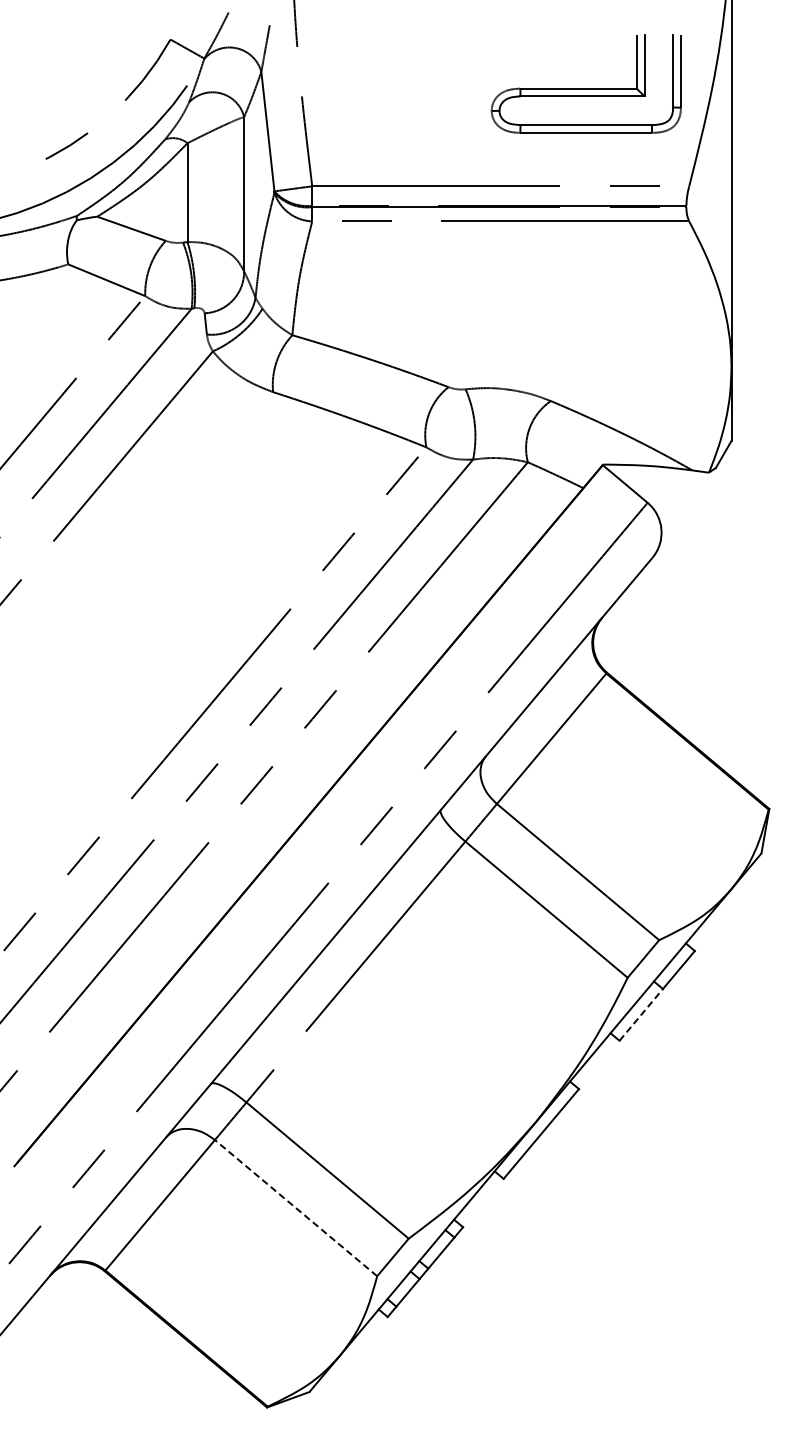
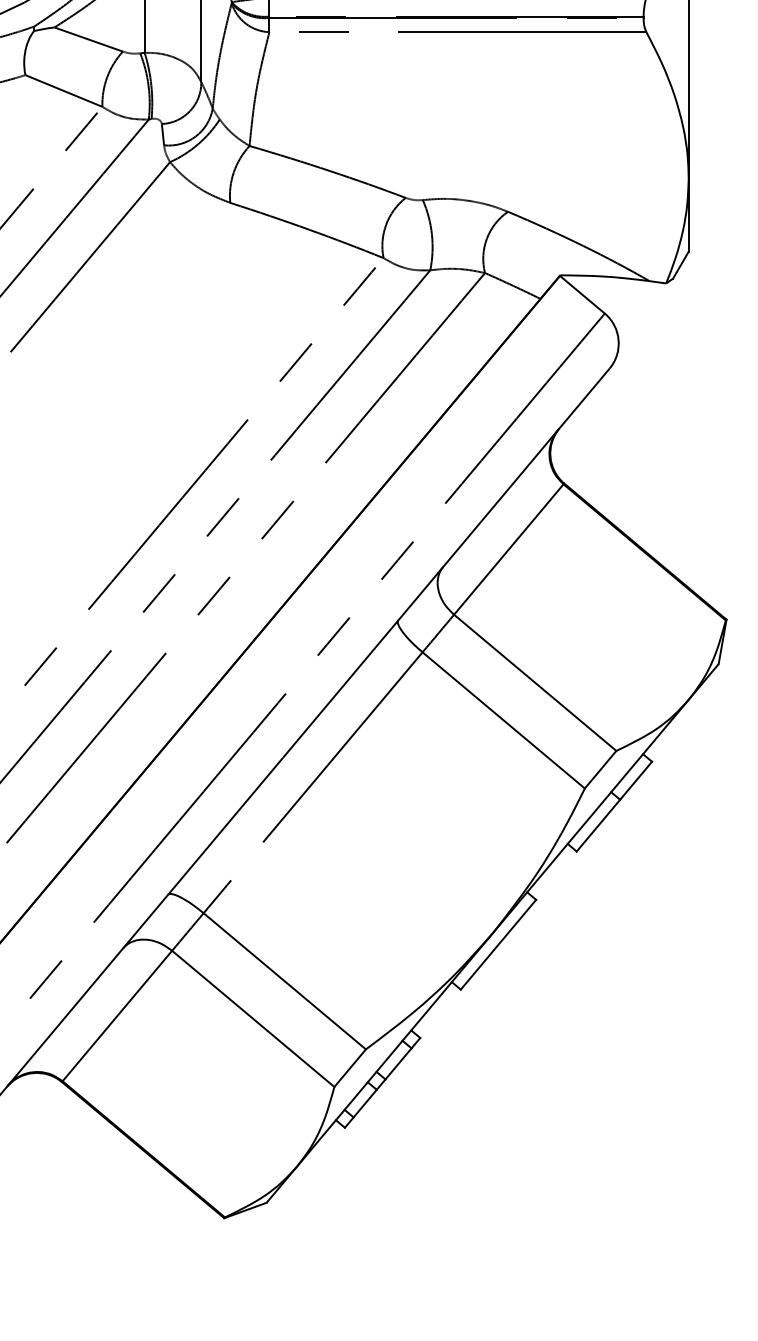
line: (641, 1014) -> (598, 825), dashed -> solid
line: (296, 1208) -> (253, 1019), dashed -> solid

